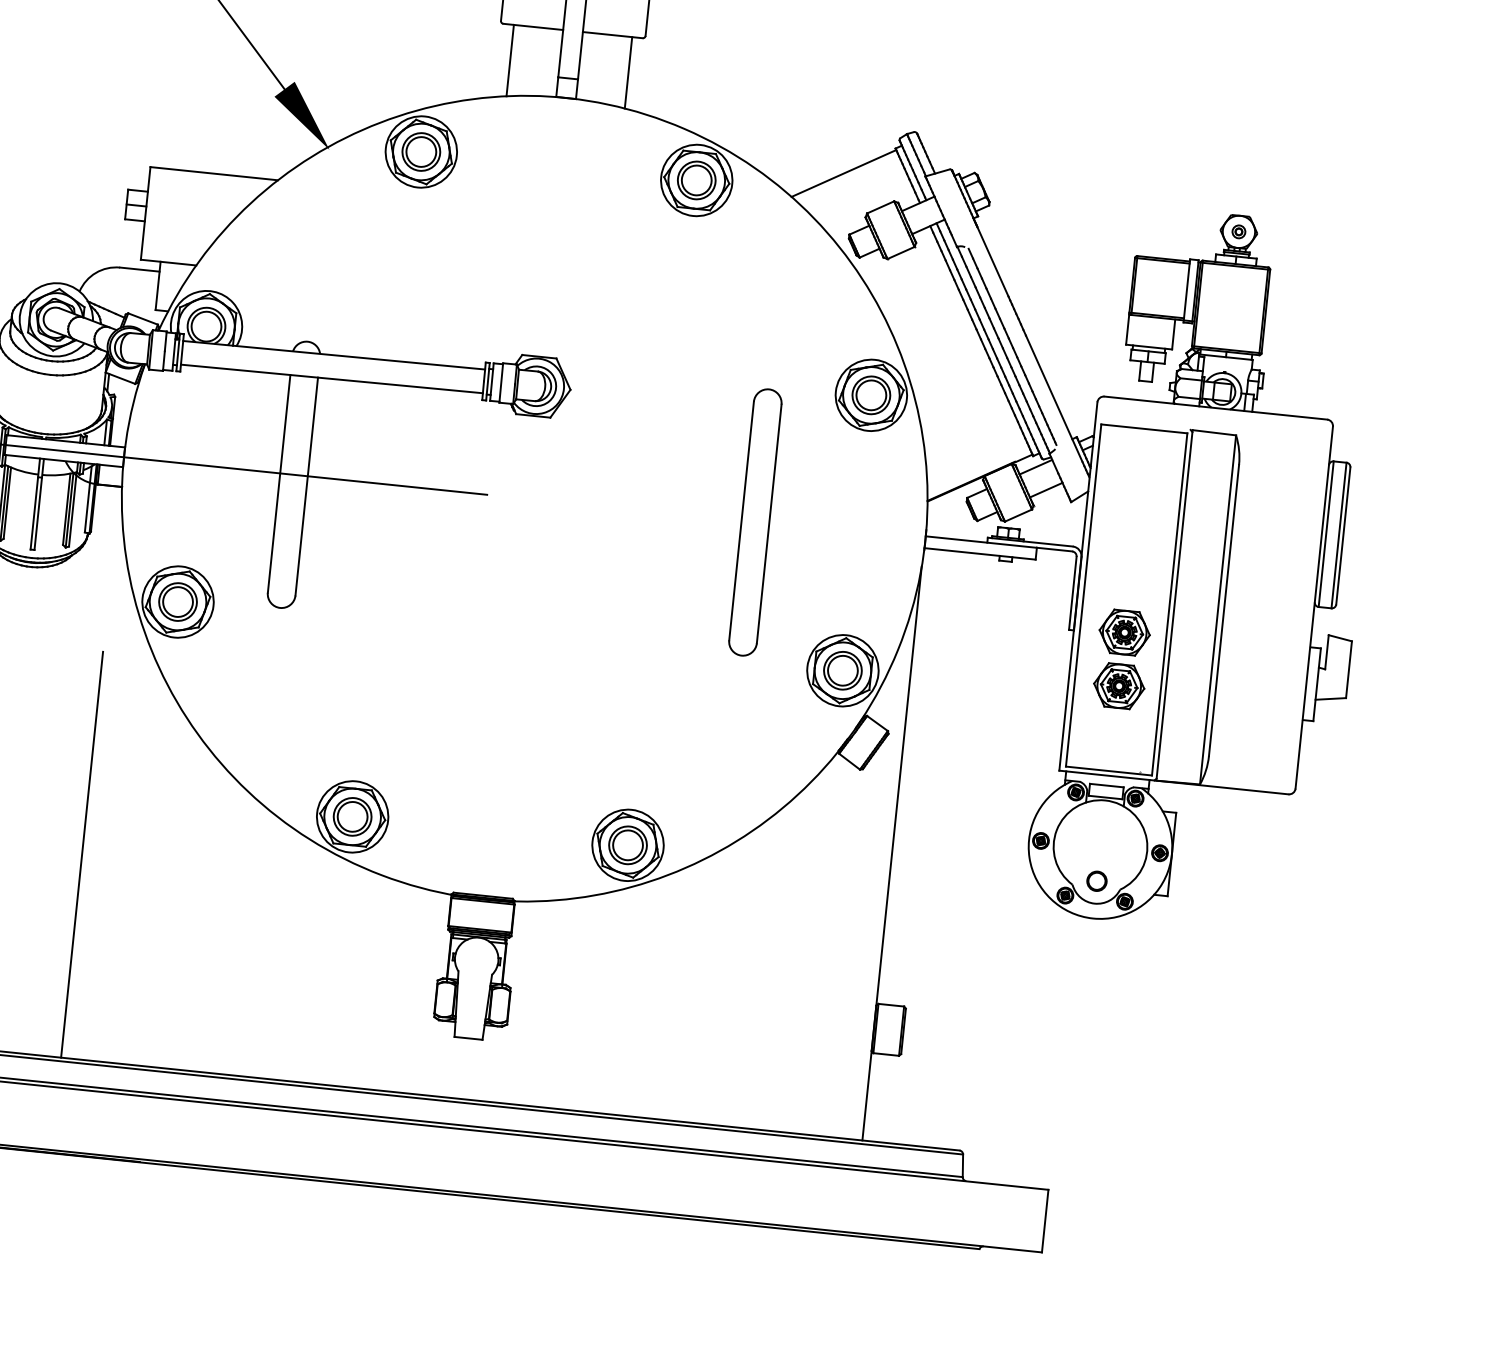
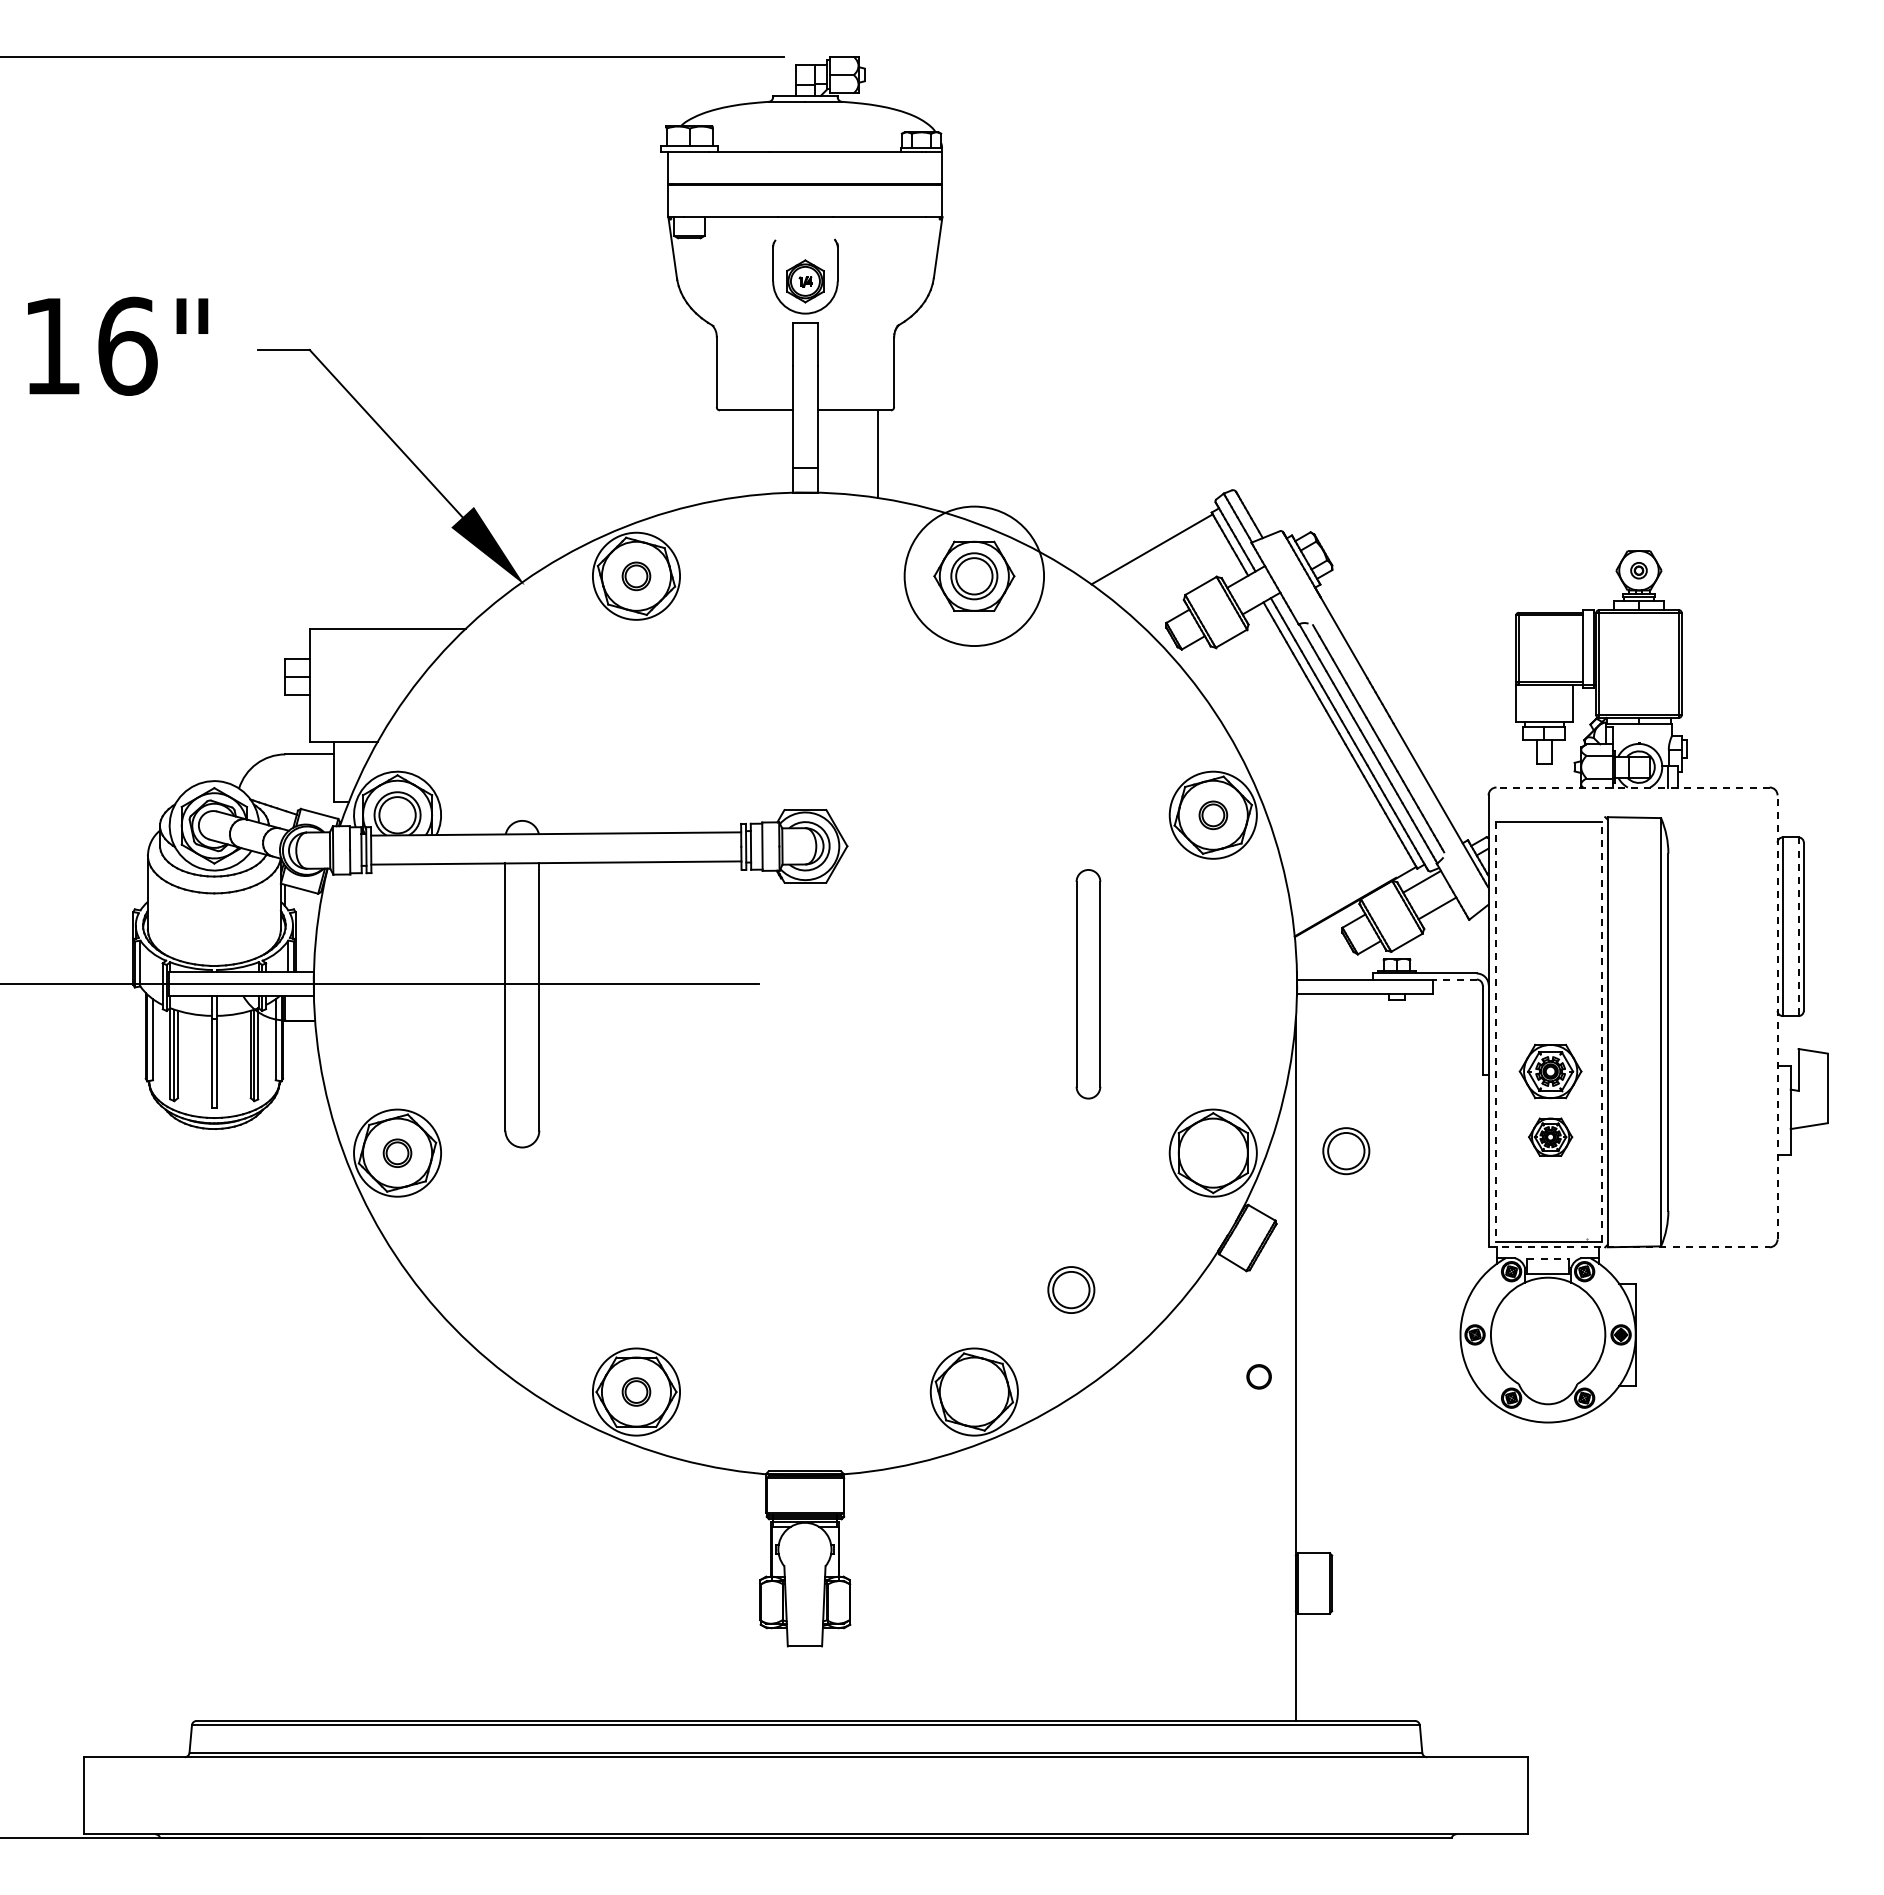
line: (509, 60) -> (732, 454), removed
part: (421, 152) -> (636, 576), size x0.6
circle: (696, 179) -> (973, 575), size x1.6
part: (871, 395) -> (1213, 815), size x0.6
line: (1216, 408) -> (1633, 787), solid -> dashed
part: (755, 522) -> (1088, 984), size x0.7
line: (1338, 536) -> (1798, 927), solid -> dashed
line: (1054, 549) -> (1455, 979), solid -> dashed
line: (1083, 595) -> (1496, 1031), solid -> dashed
part: (177, 602) -> (397, 1153), size x0.6
line: (1169, 604) -> (1601, 1031), solid -> dashed
line: (1314, 606) -> (1777, 1016), solid -> dashed
part: (843, 671) -> (1346, 1151), moved
part: (1119, 685) -> (1550, 1136), size x0.7
line: (1174, 782) -> (1629, 1247), solid -> dashed
line: (1107, 785) -> (1548, 1259), solid -> dashed
part: (352, 816) -> (636, 1391), size x0.6
part: (628, 844) -> (1071, 1289), moved
line: (81, 854) -> (312, 1471), removed
circle: (1096, 880) -> (1258, 1376), moved

